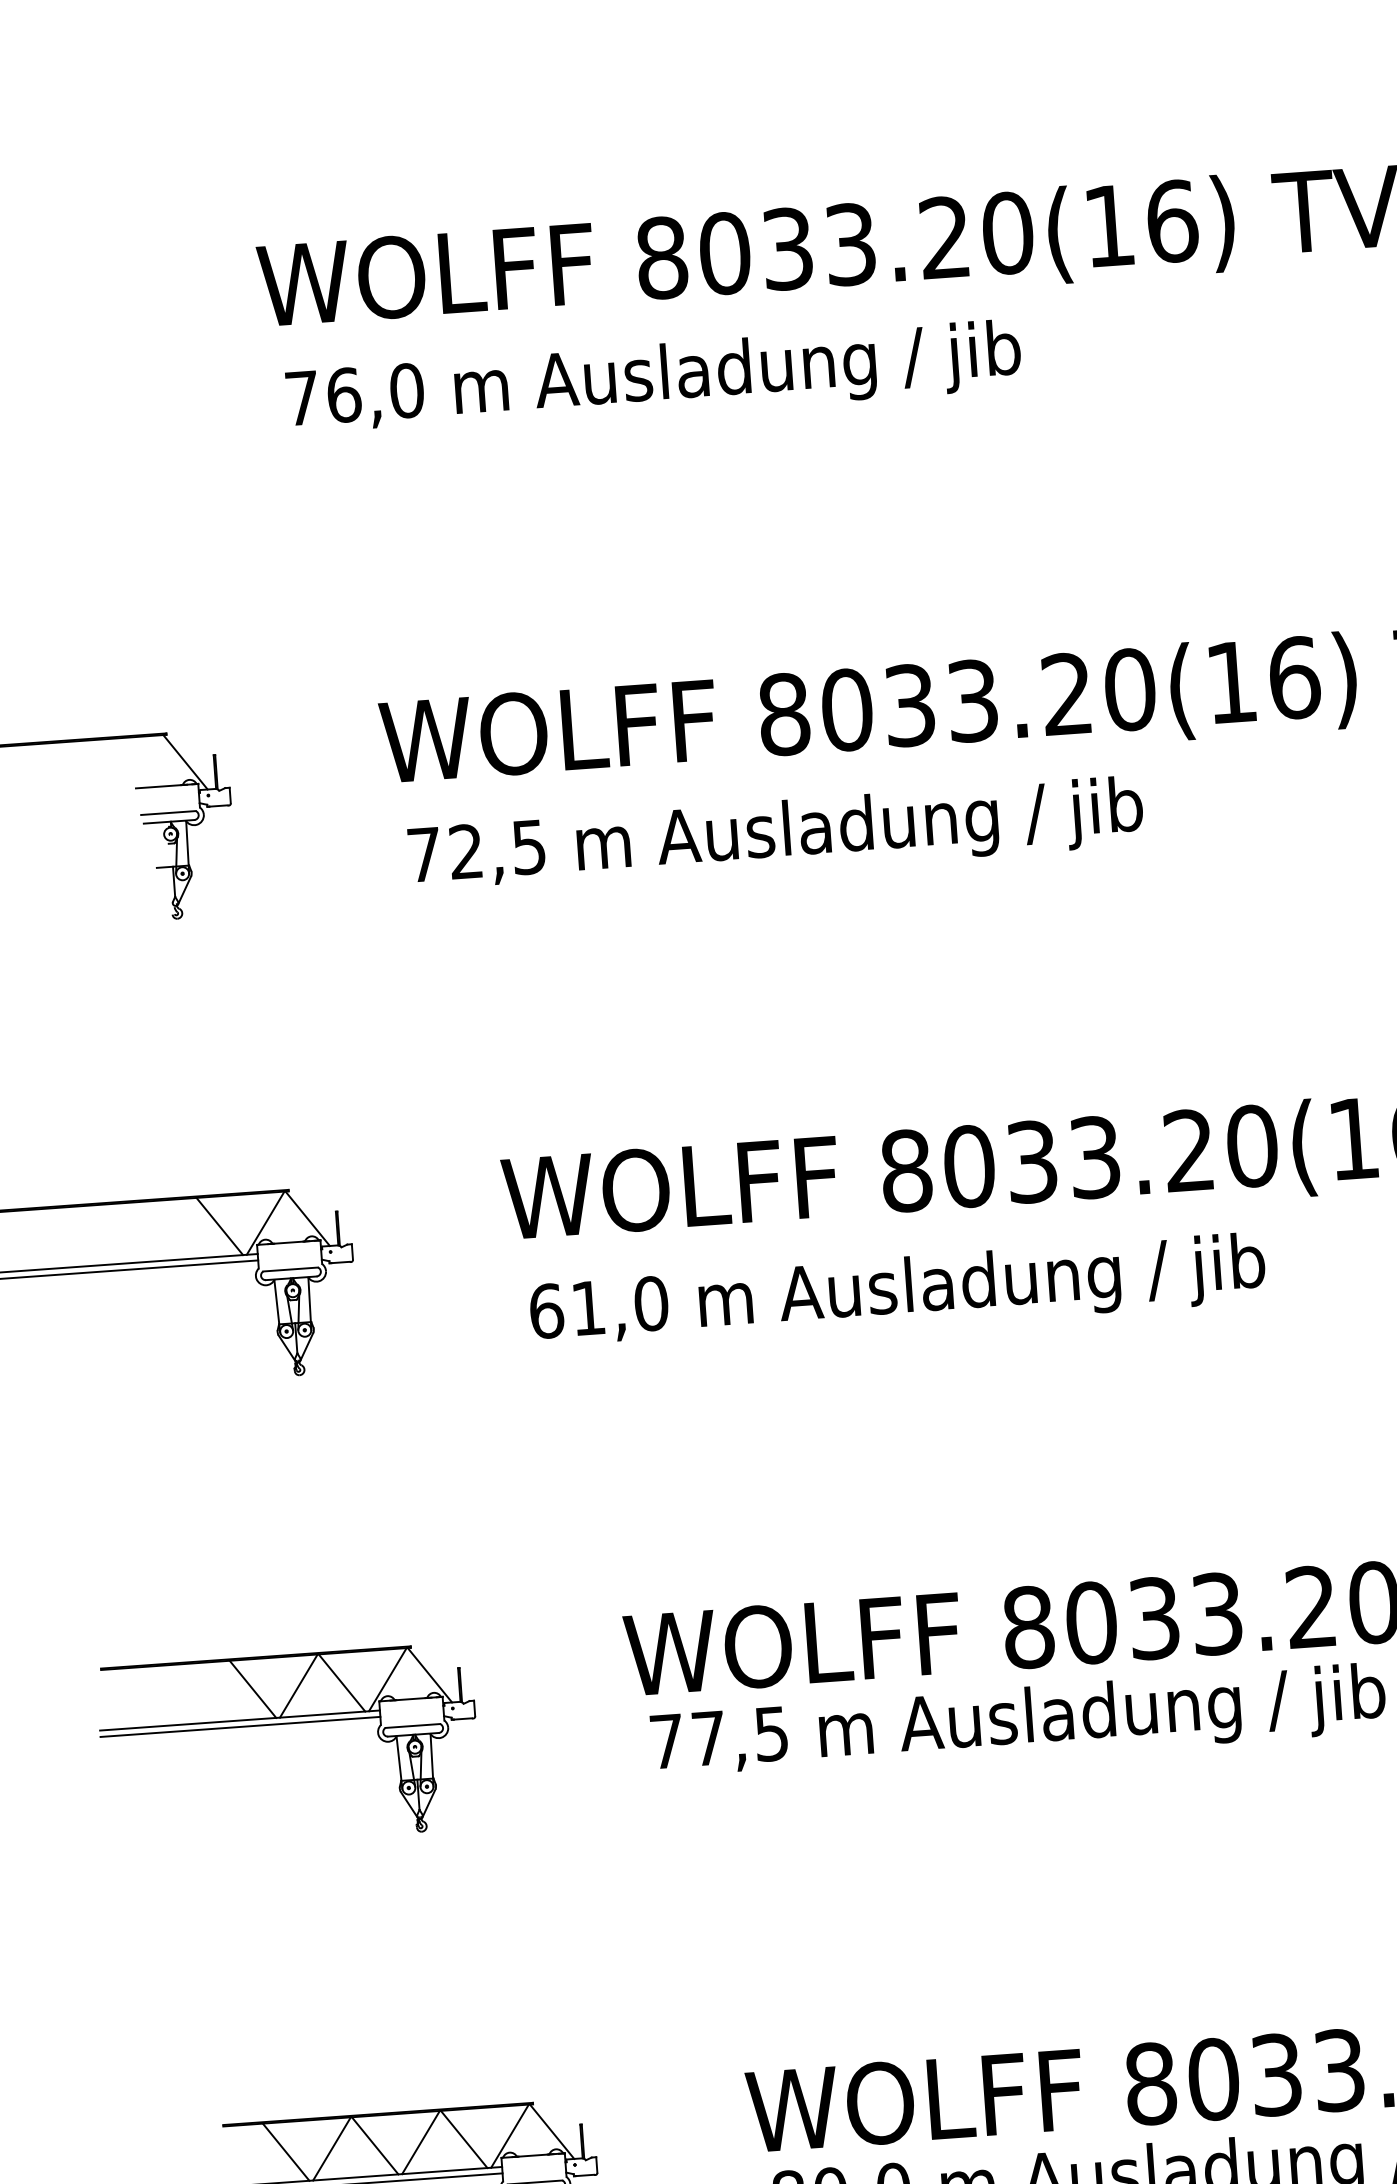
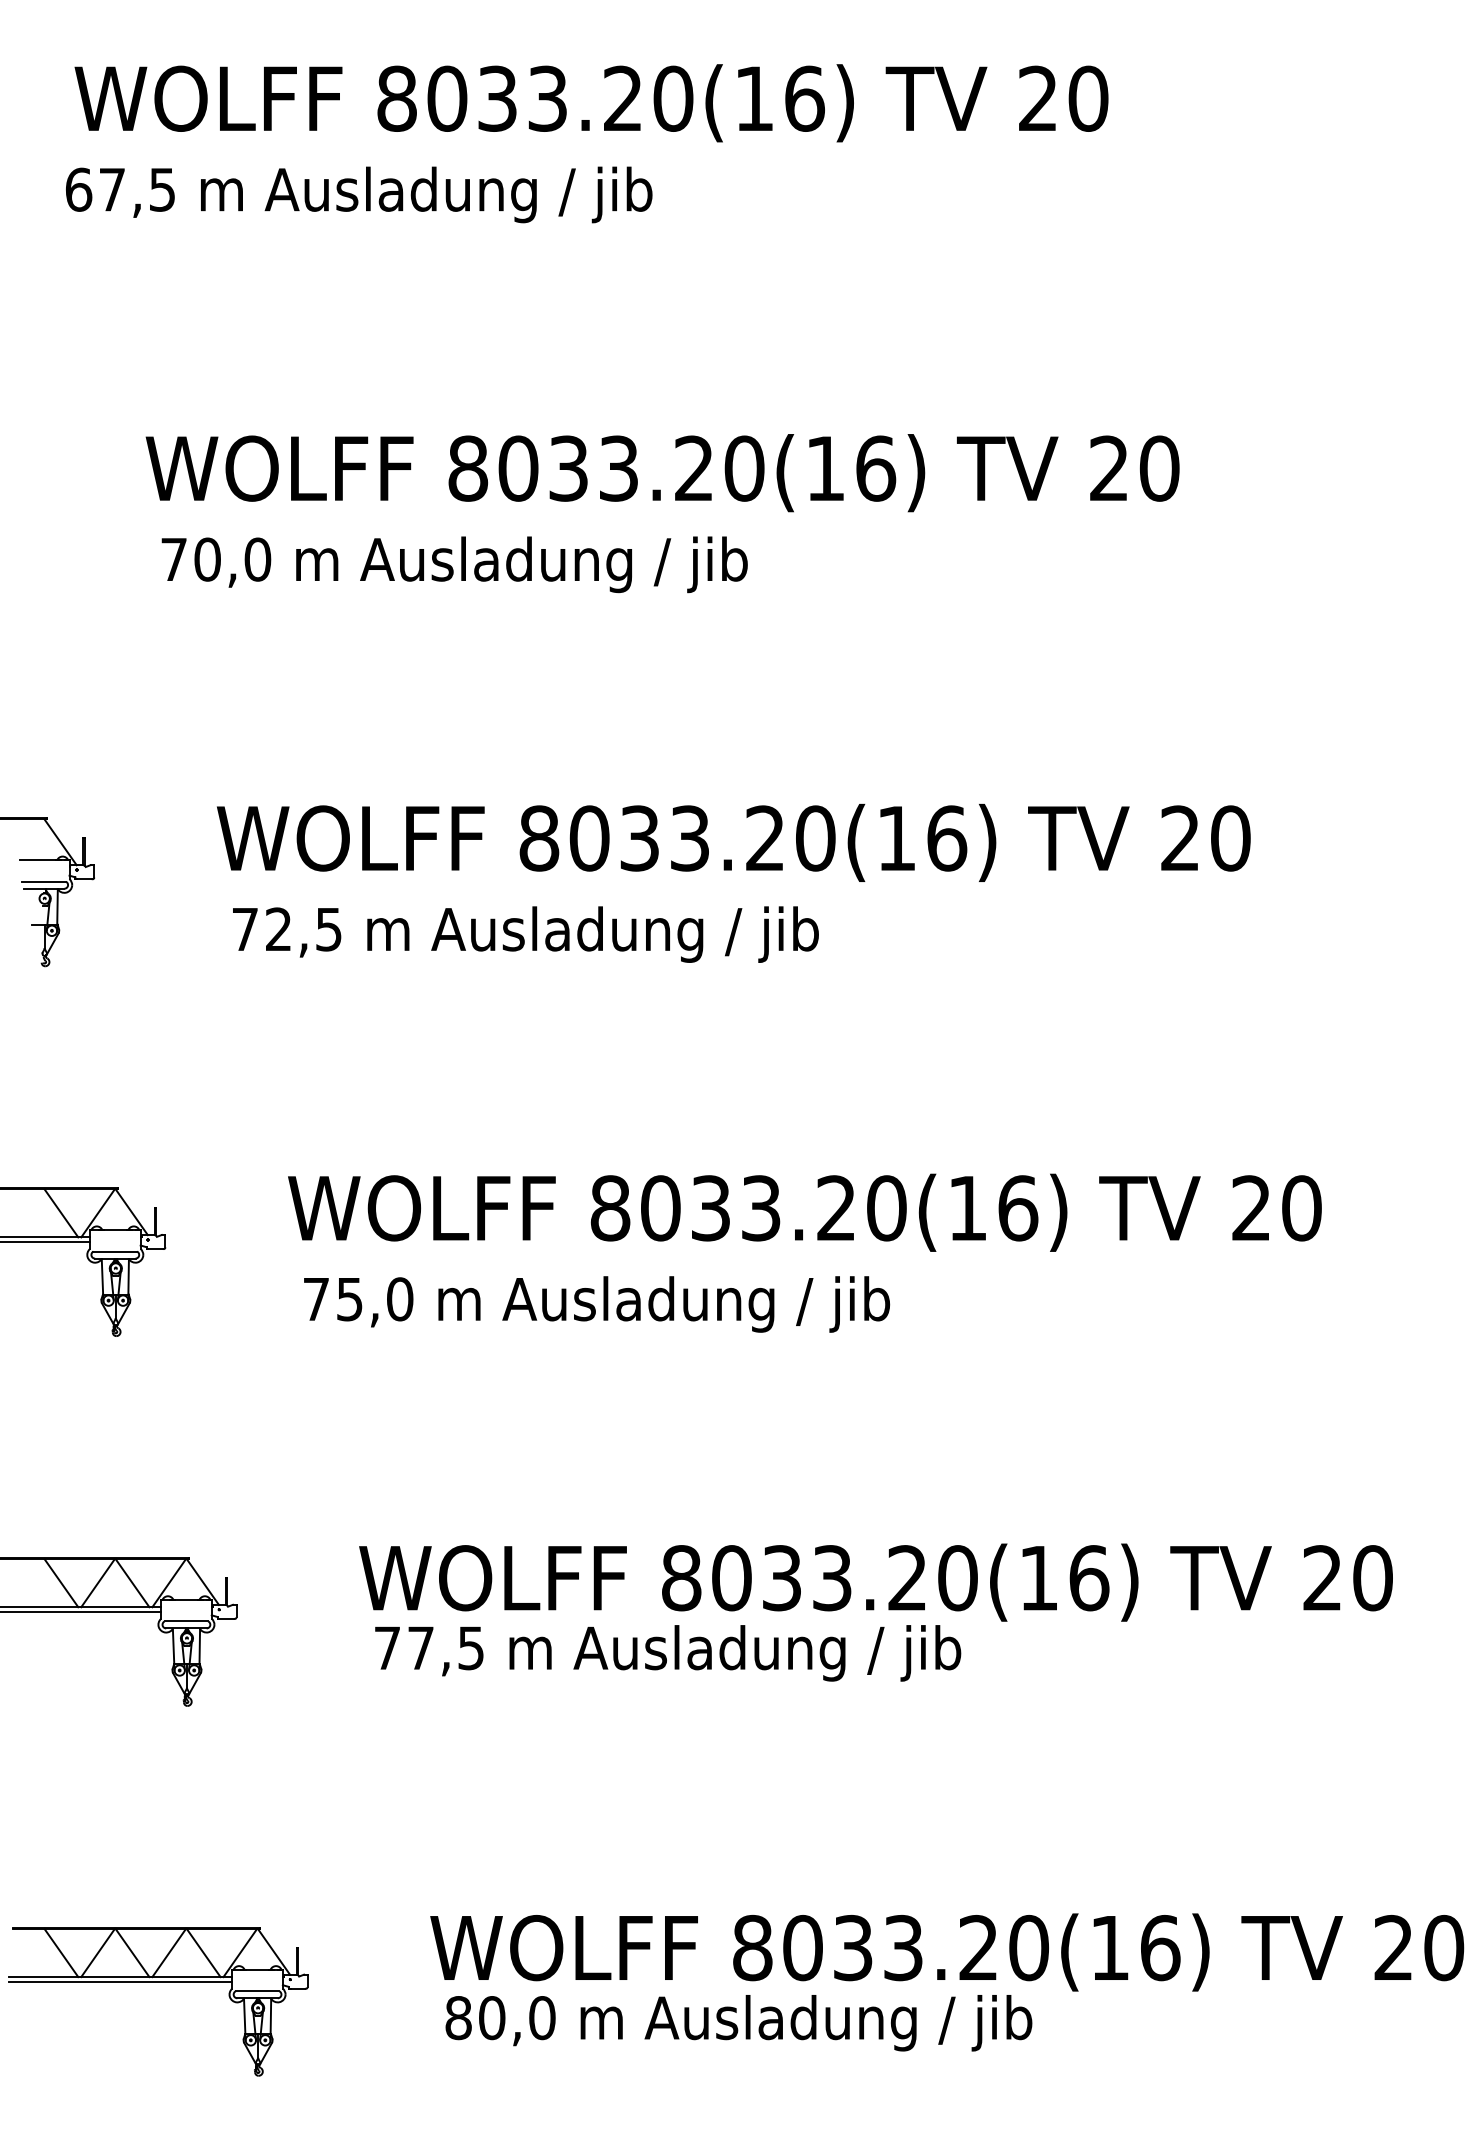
text: (343, 395) -> (207, 559), 76,0 -> 70,0
text: (566, 1310) -> (332, 1299), 61,0 -> 75,0

